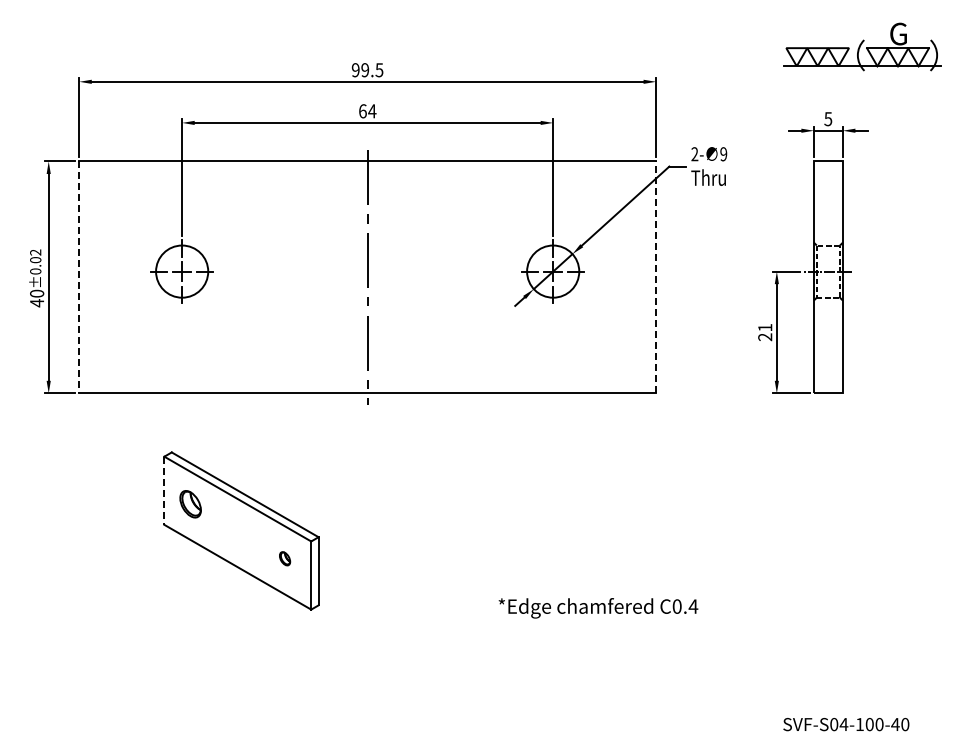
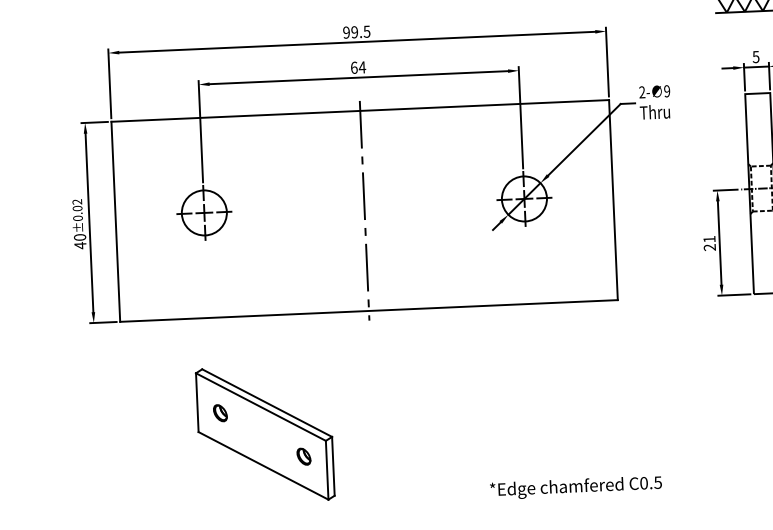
line: (79, 277) -> (116, 221), dashed -> solid
line: (656, 277) -> (613, 200), dashed -> solid
line: (164, 491) -> (197, 403), dashed -> solid
part: (190, 503) -> (220, 412), size x0.71
part: (284, 558) -> (303, 456), size x1.43
text: (693, 606) -> (658, 482), C0.4 -> C0.5

